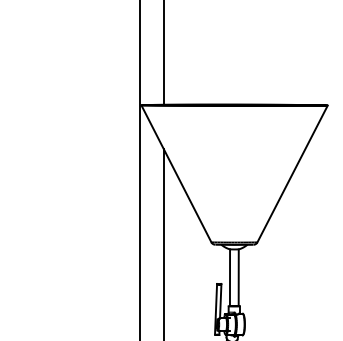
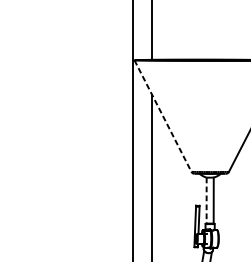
line: (176, 173) -> (163, 115), solid -> dashed
line: (230, 278) -> (207, 201), solid -> dashed

